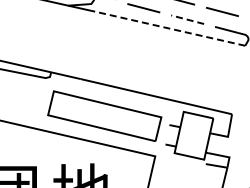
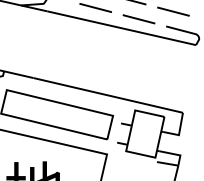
line: (187, 19) -> (138, 19), dashed -> solid
line: (169, 28) -> (121, 28), dashed -> solid

